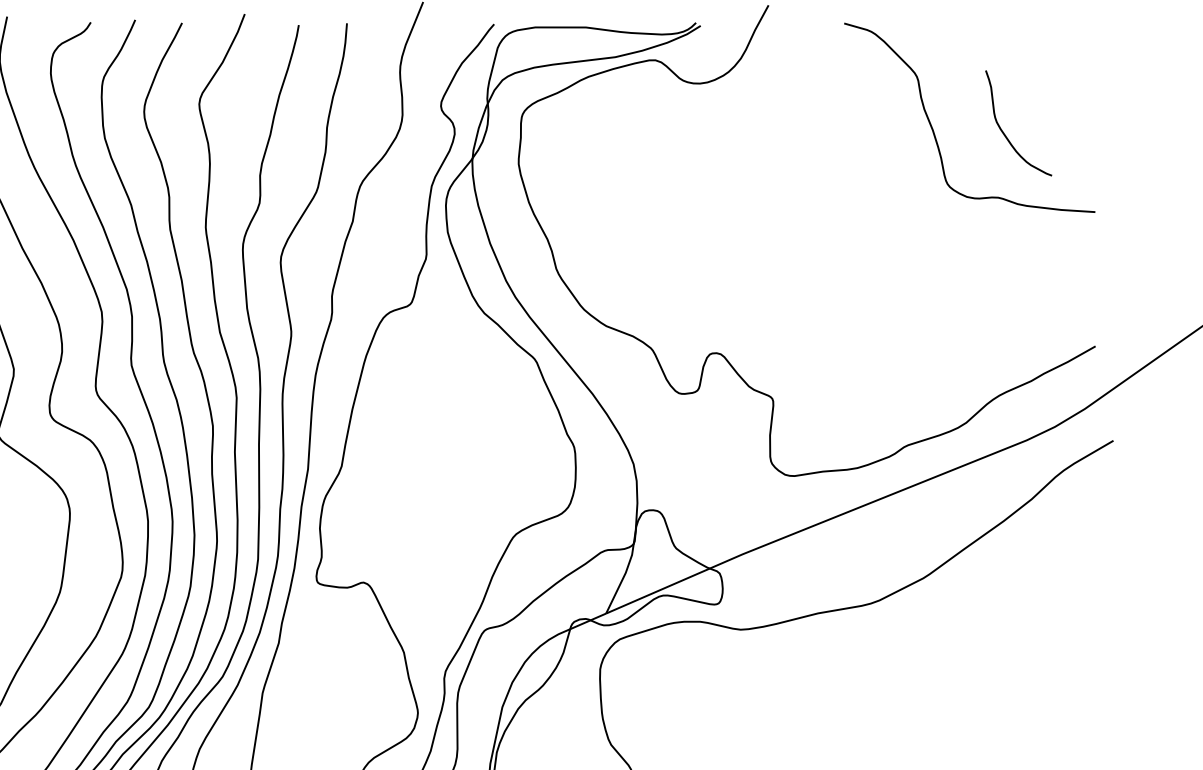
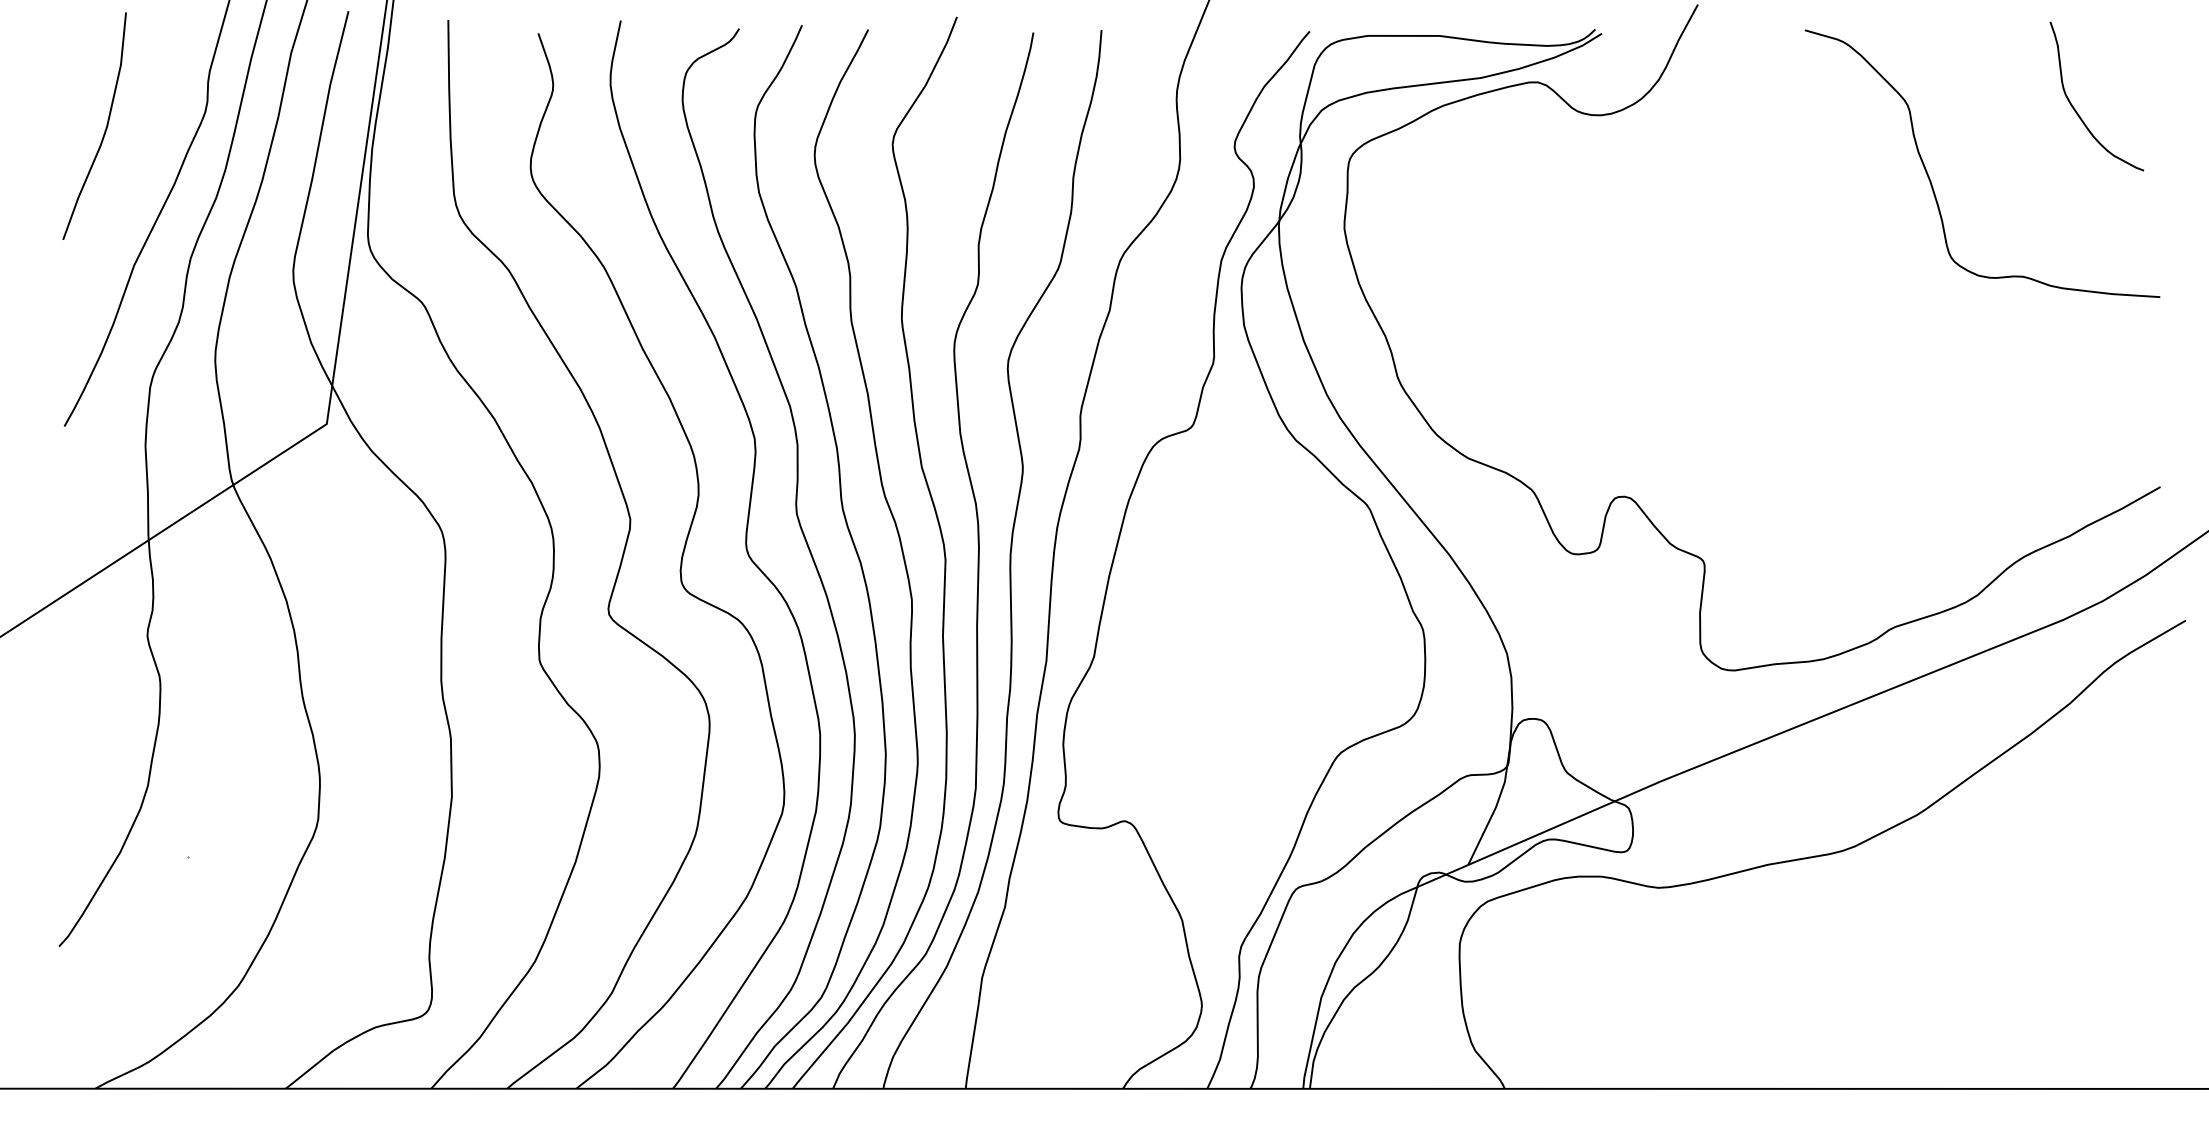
curve: (1004, 133) -> (2076, 110), moved

